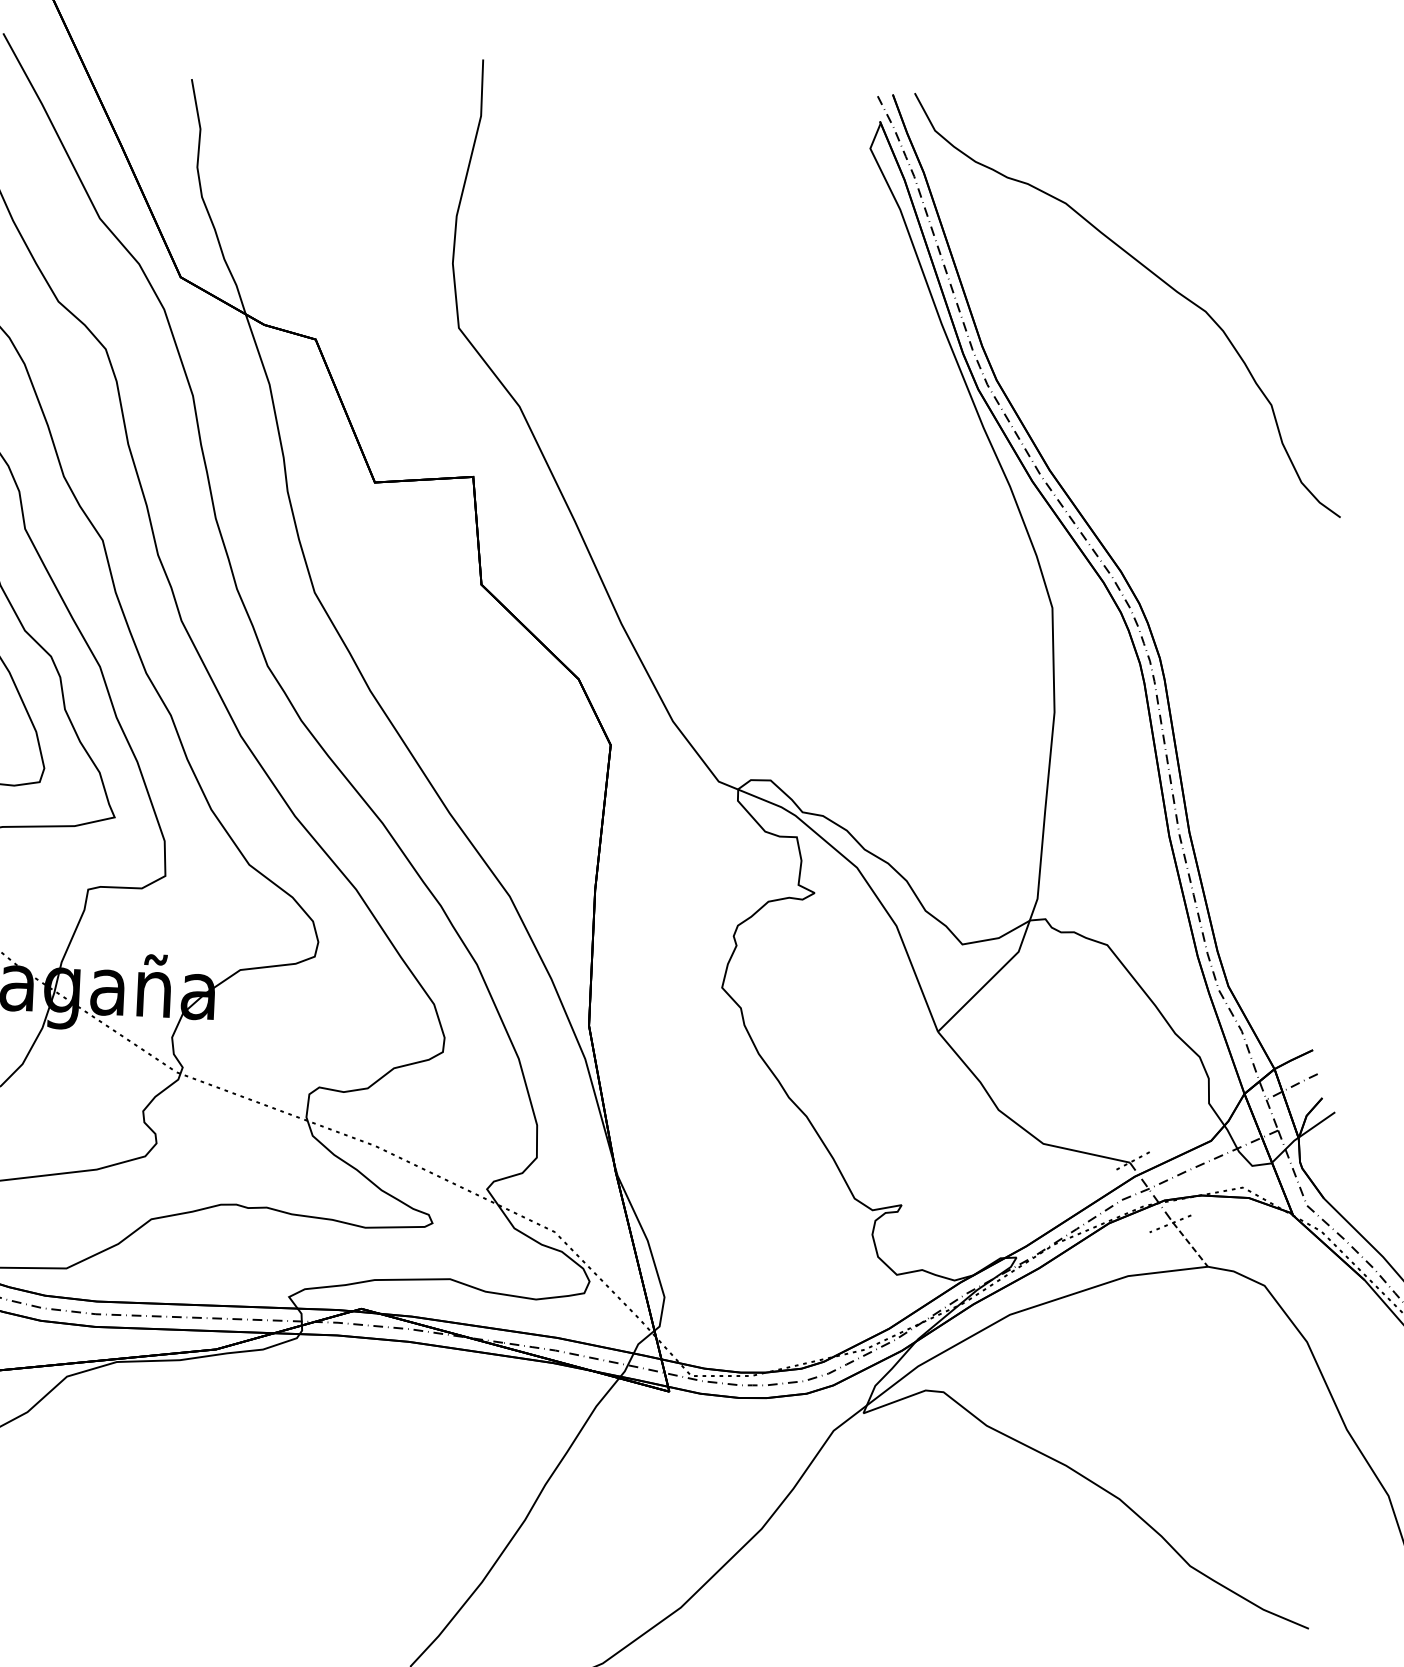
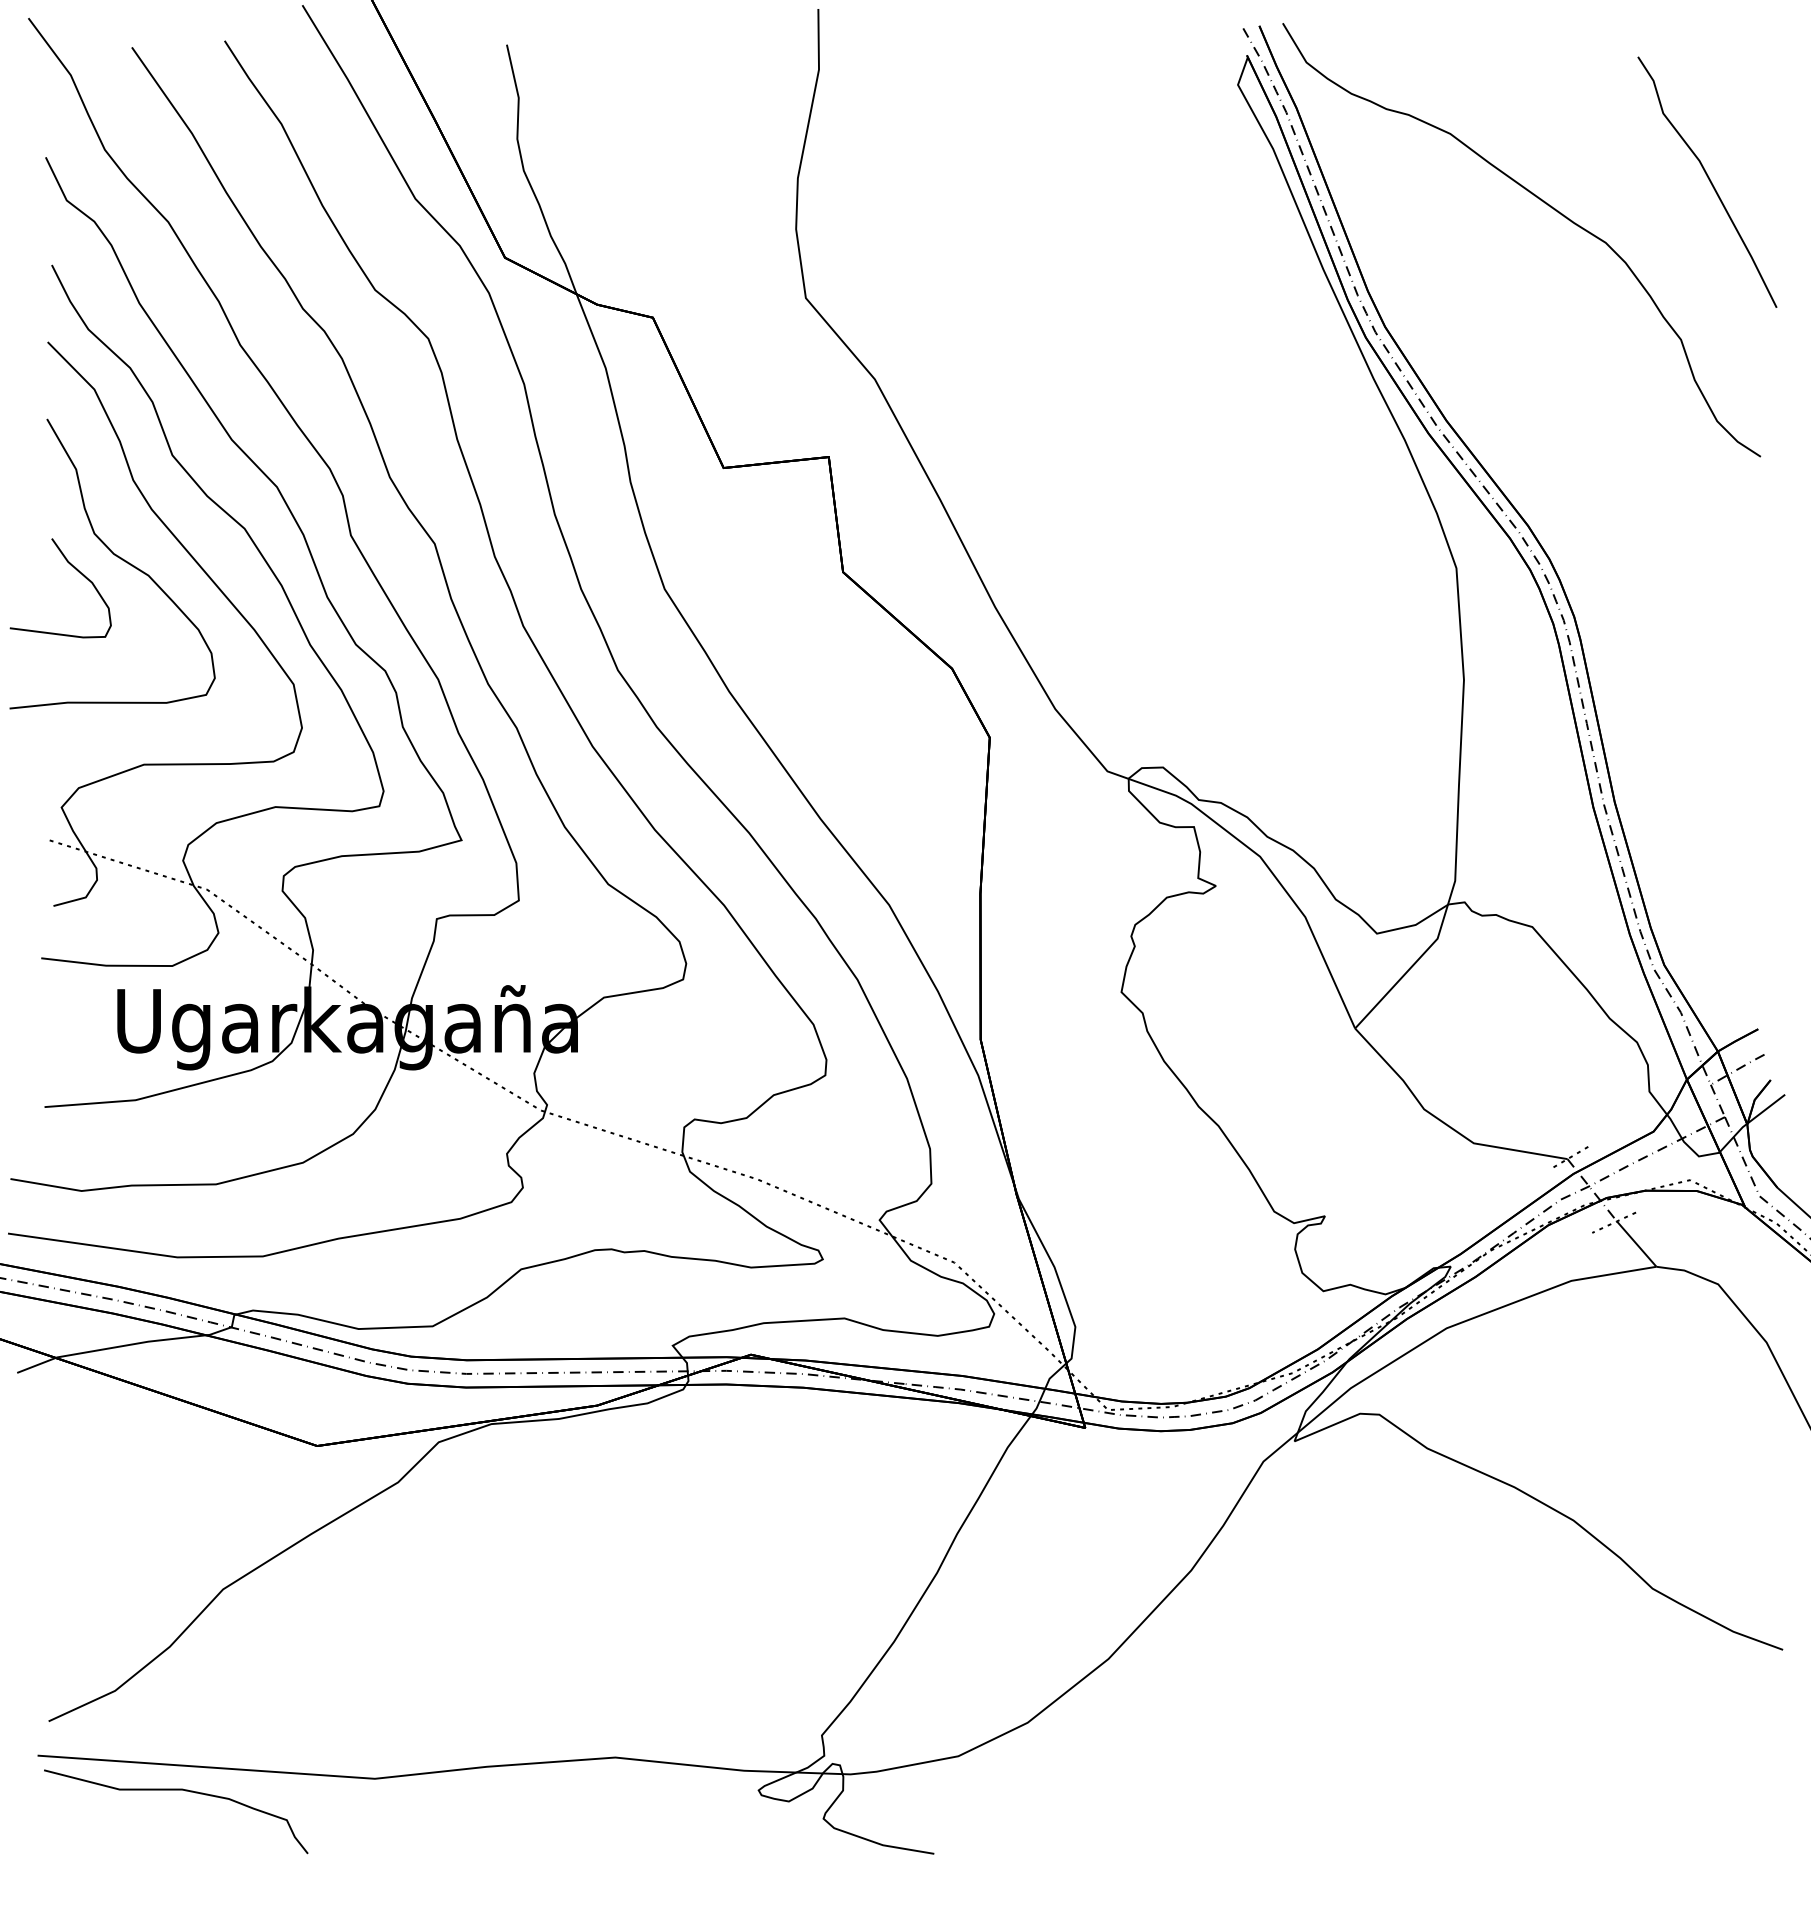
curve: (1304, 259) -> (1709, 181), added
line: (1191, 1245) -> (1637, 1244), dashed -> solid

